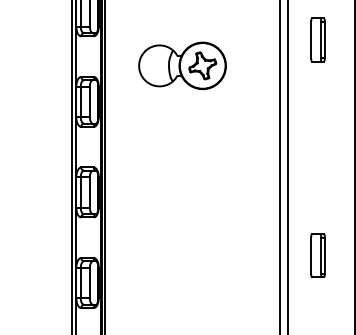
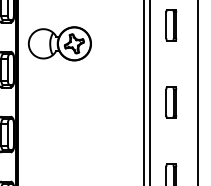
part: (182, 65) -> (59, 43), moved
part: (317, 147) -> (170, 102), added

